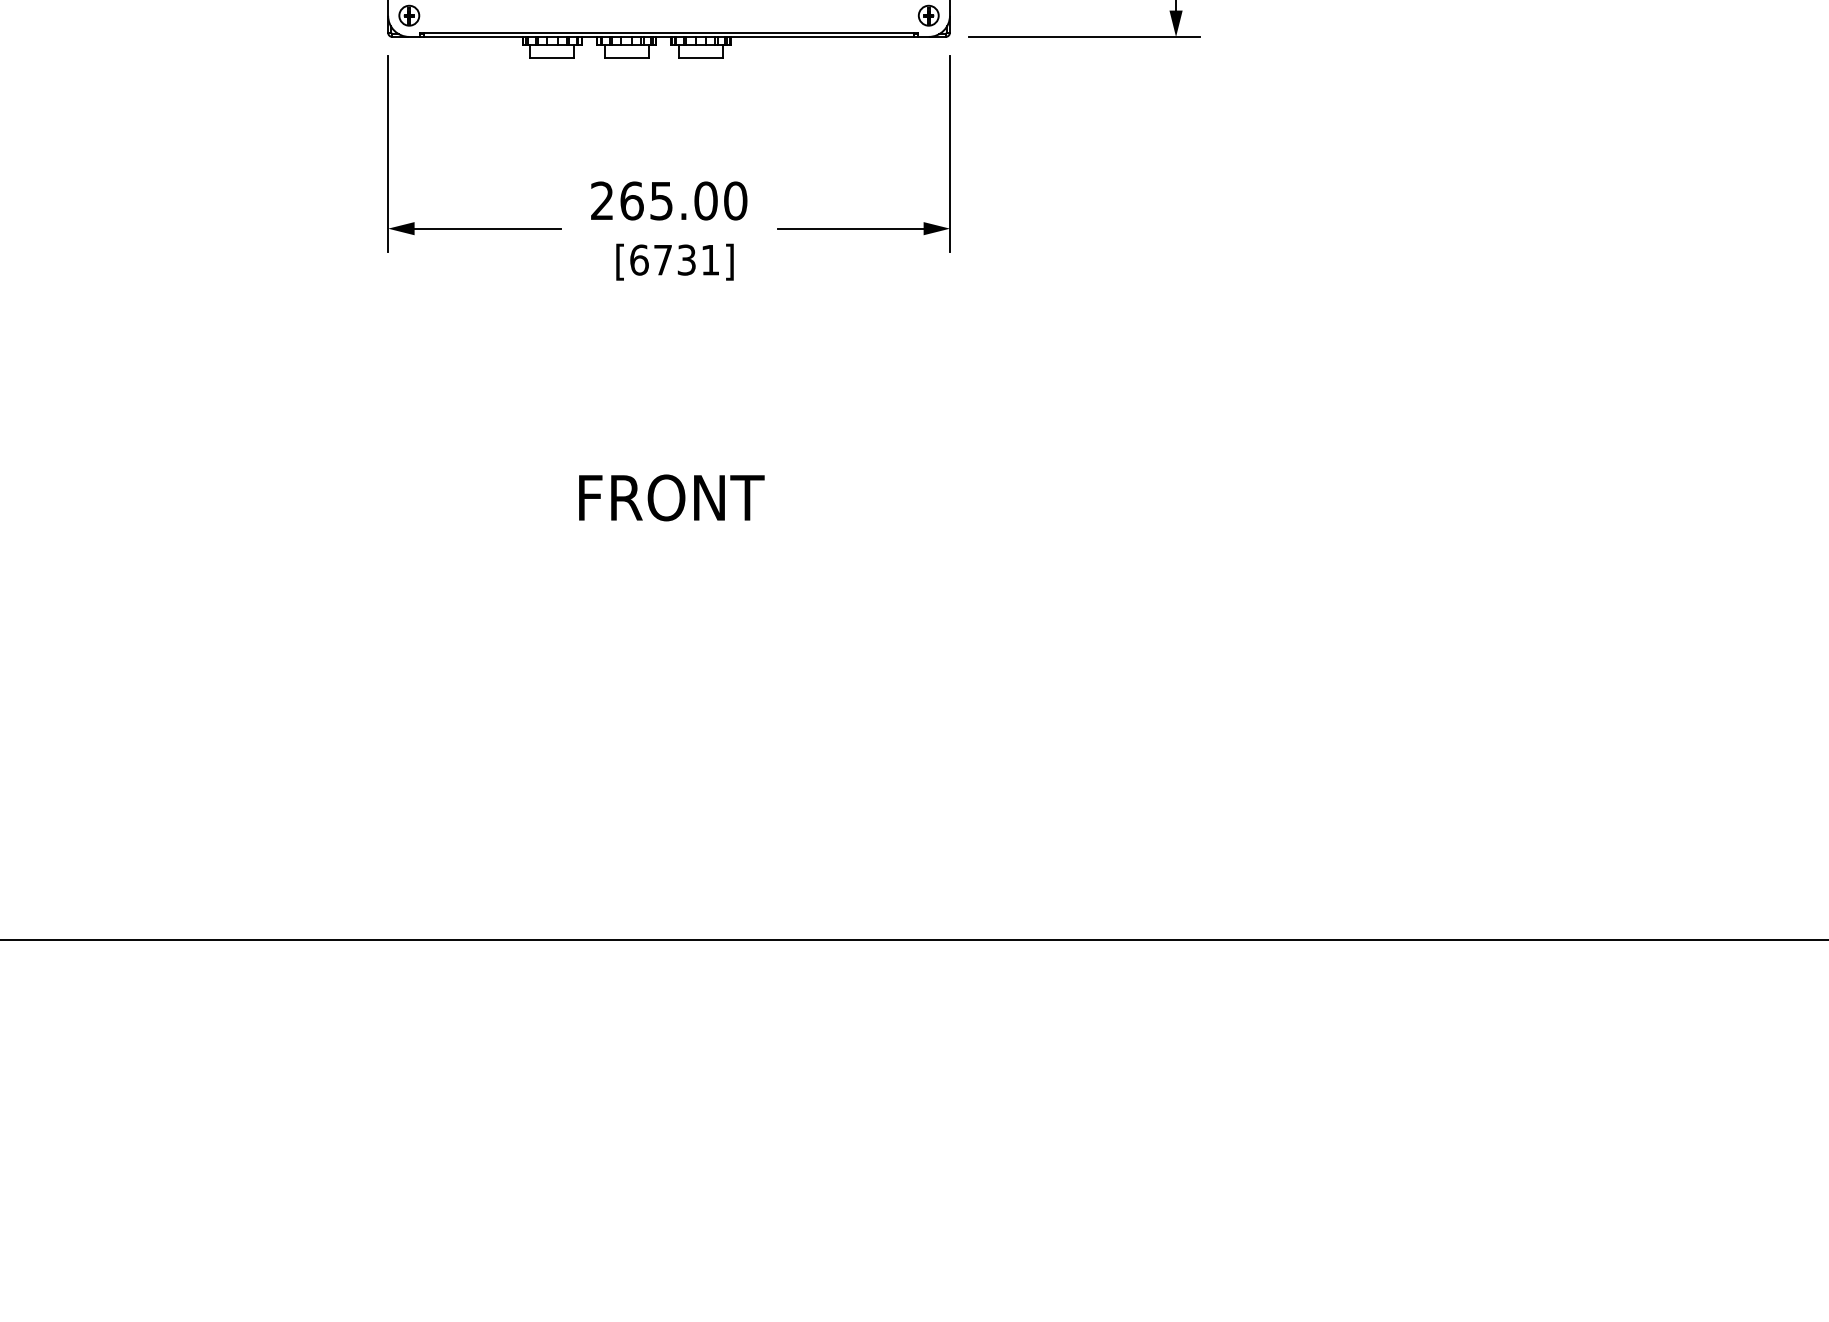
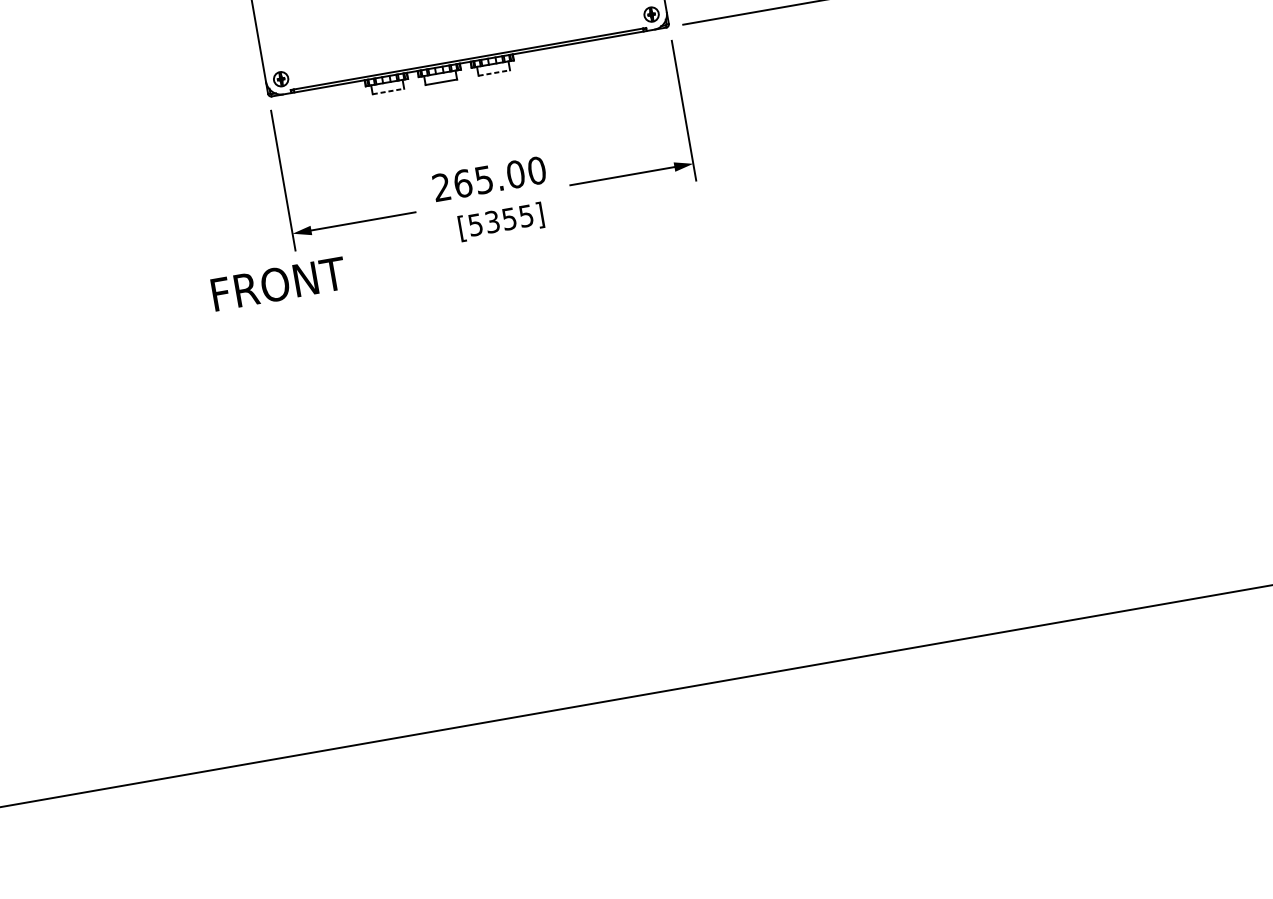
line: (552, 57) -> (388, 91), solid -> dashed
line: (701, 57) -> (494, 72), solid -> dashed
text: (674, 259) -> (500, 220), [6731] -> [5355]
text: (671, 497) -> (278, 283), moved

